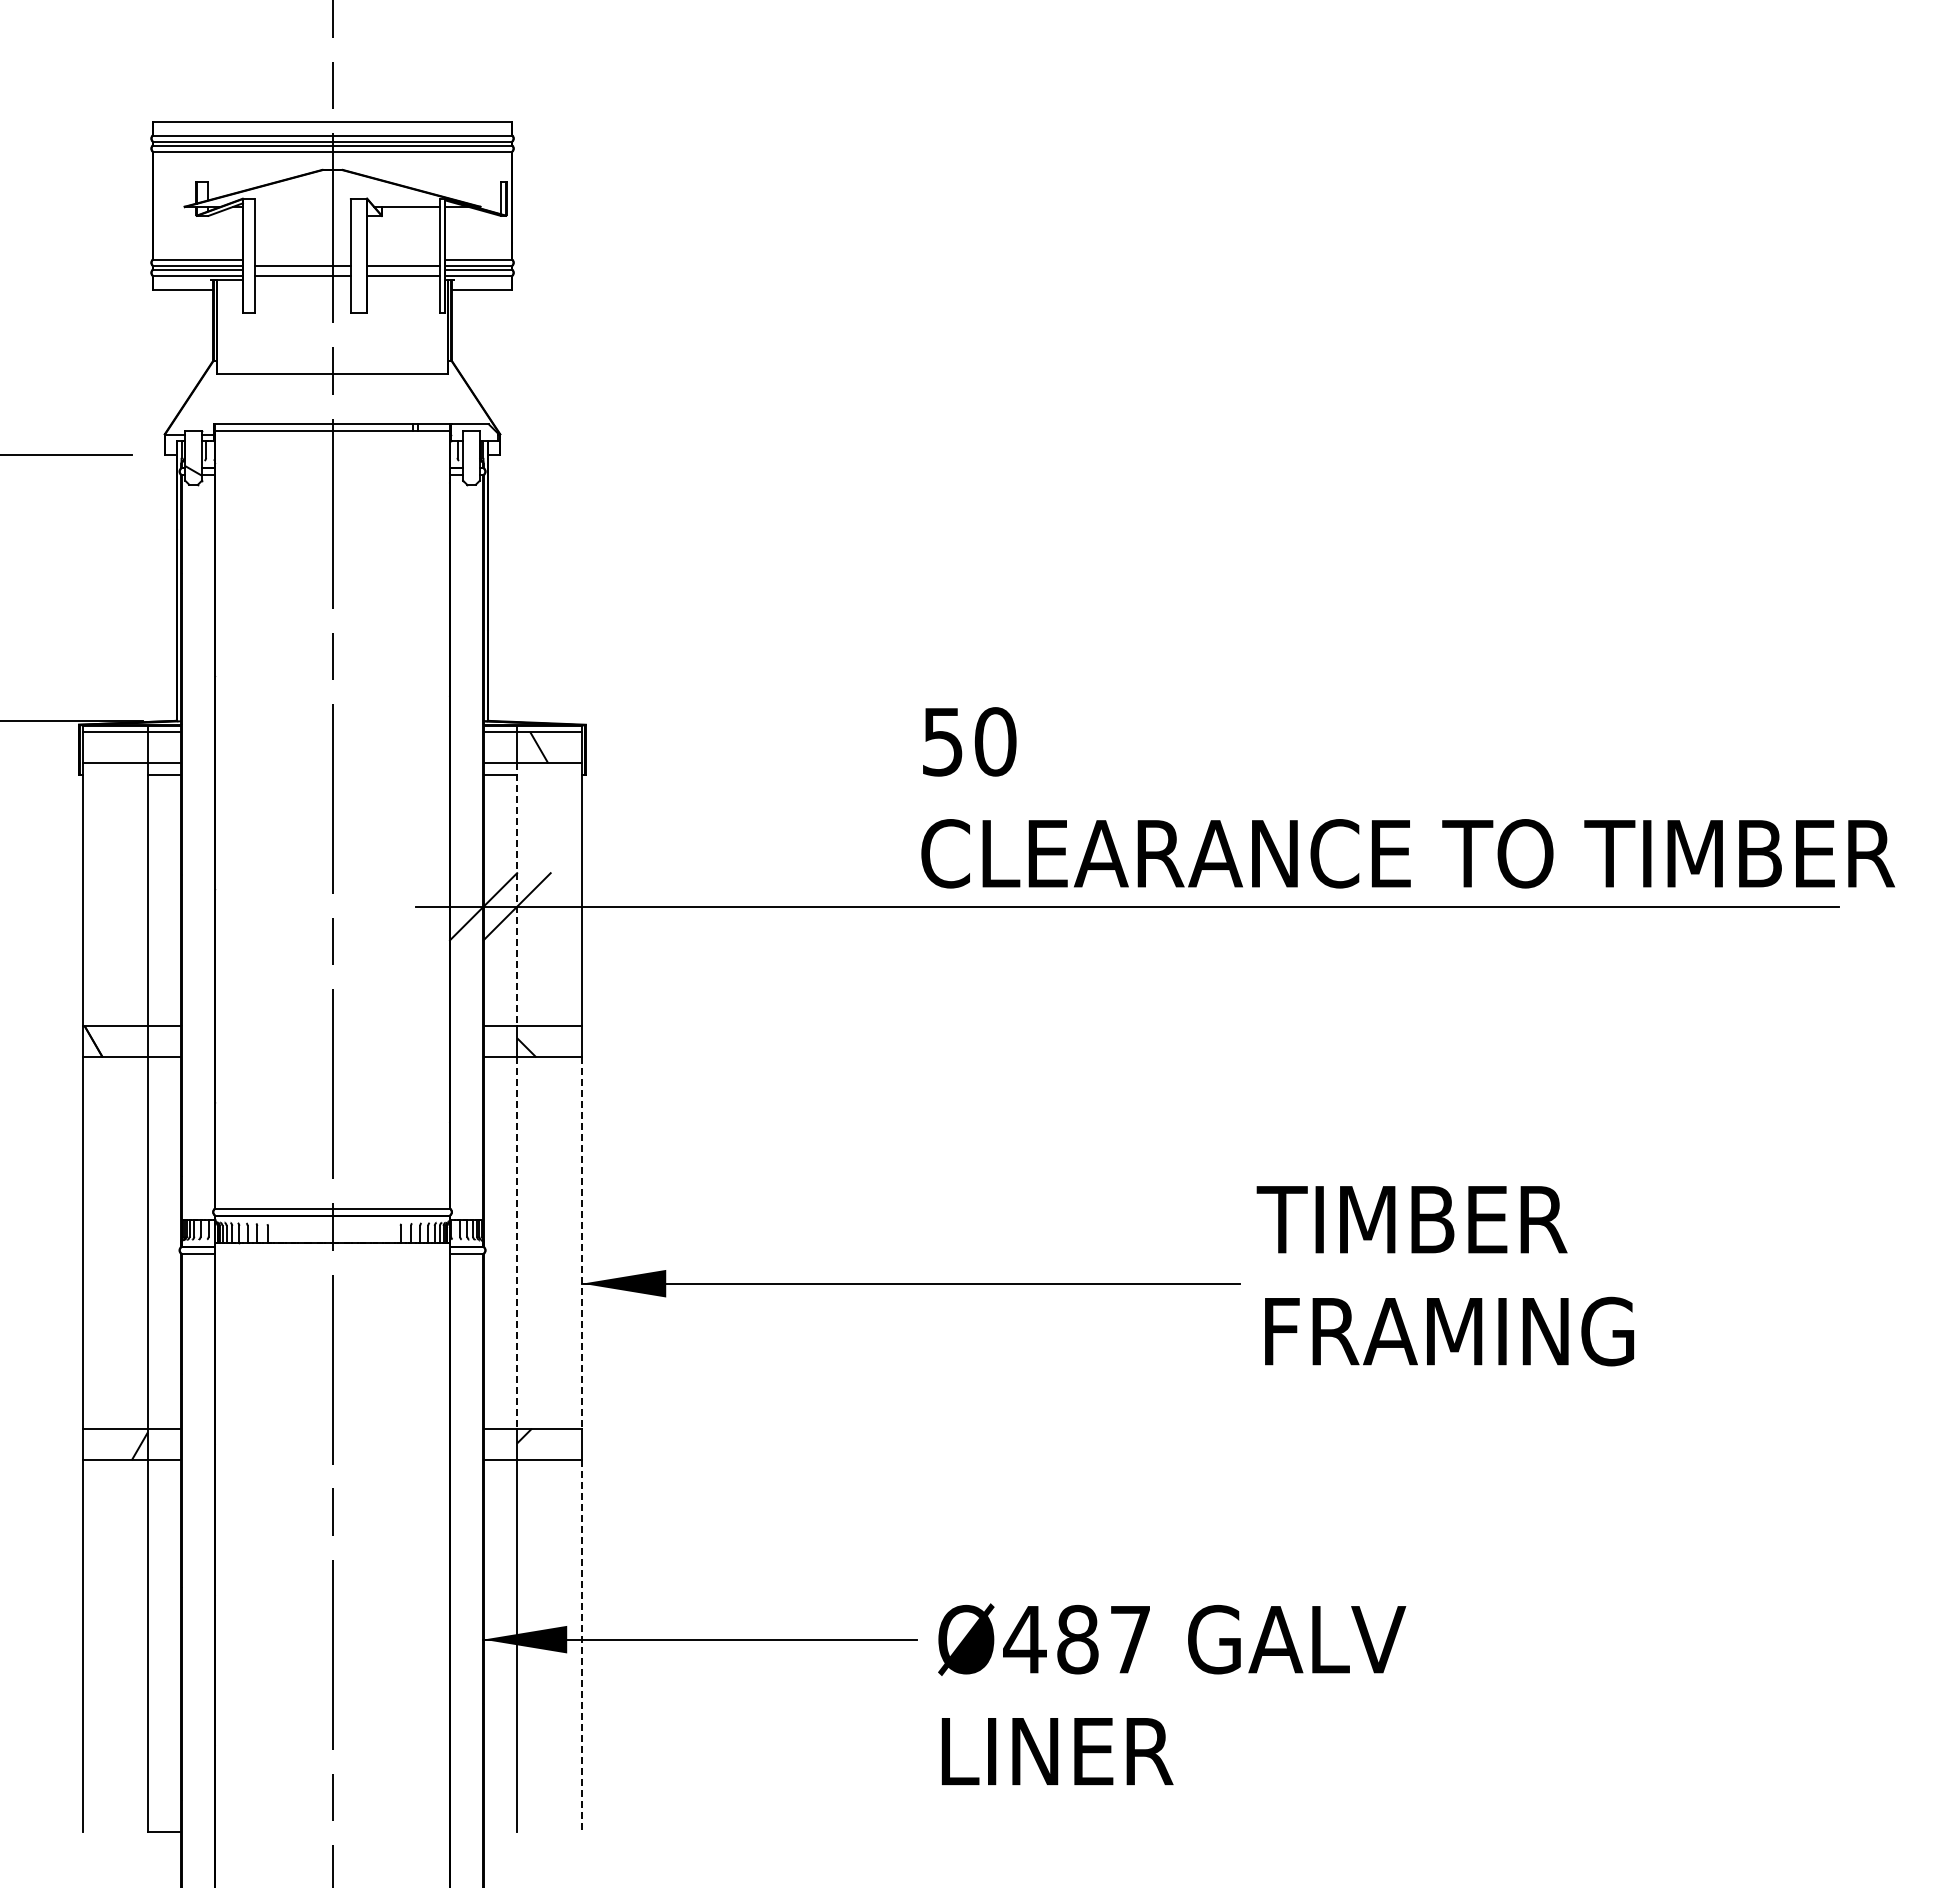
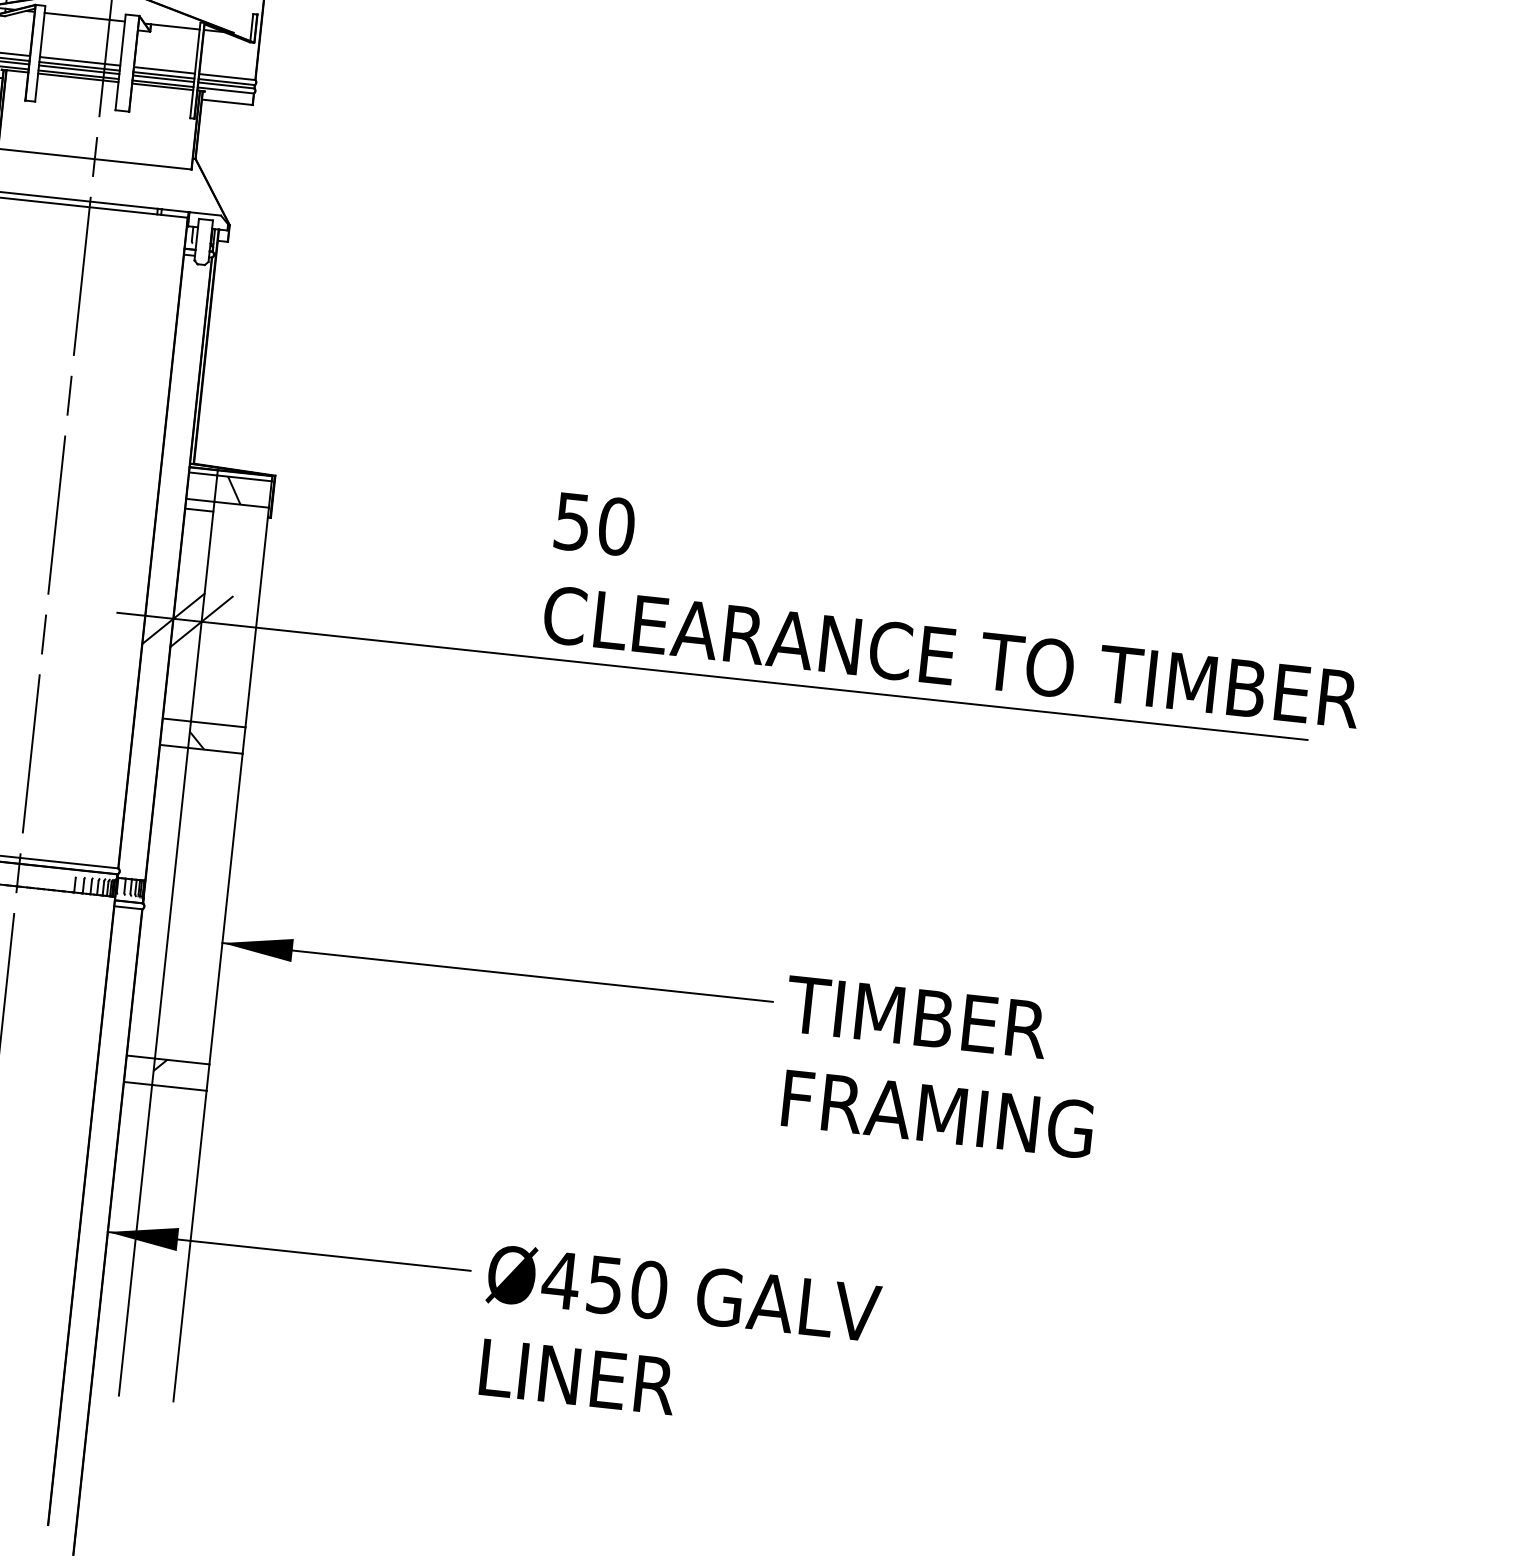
line: (302, 207) -> (84, 17), added
line: (302, 259) -> (79, 61), added
line: (403, 259) -> (164, 70), added
line: (302, 269) -> (79, 69), added
line: (403, 269) -> (163, 78), added
line: (302, 279) -> (78, 77), added
line: (403, 279) -> (162, 86), added
line: (517, 895) -> (202, 612), dashed -> solid
line: (517, 1243) -> (171, 903), dashed -> solid
line: (582, 1243) -> (226, 909), dashed -> solid
text: (1444, 1276) -> (938, 1067), moved
text: (1104, 1639) -> (627, 1287), Ø487 -> Ø450
line: (582, 1645) -> (190, 1245), dashed -> solid

